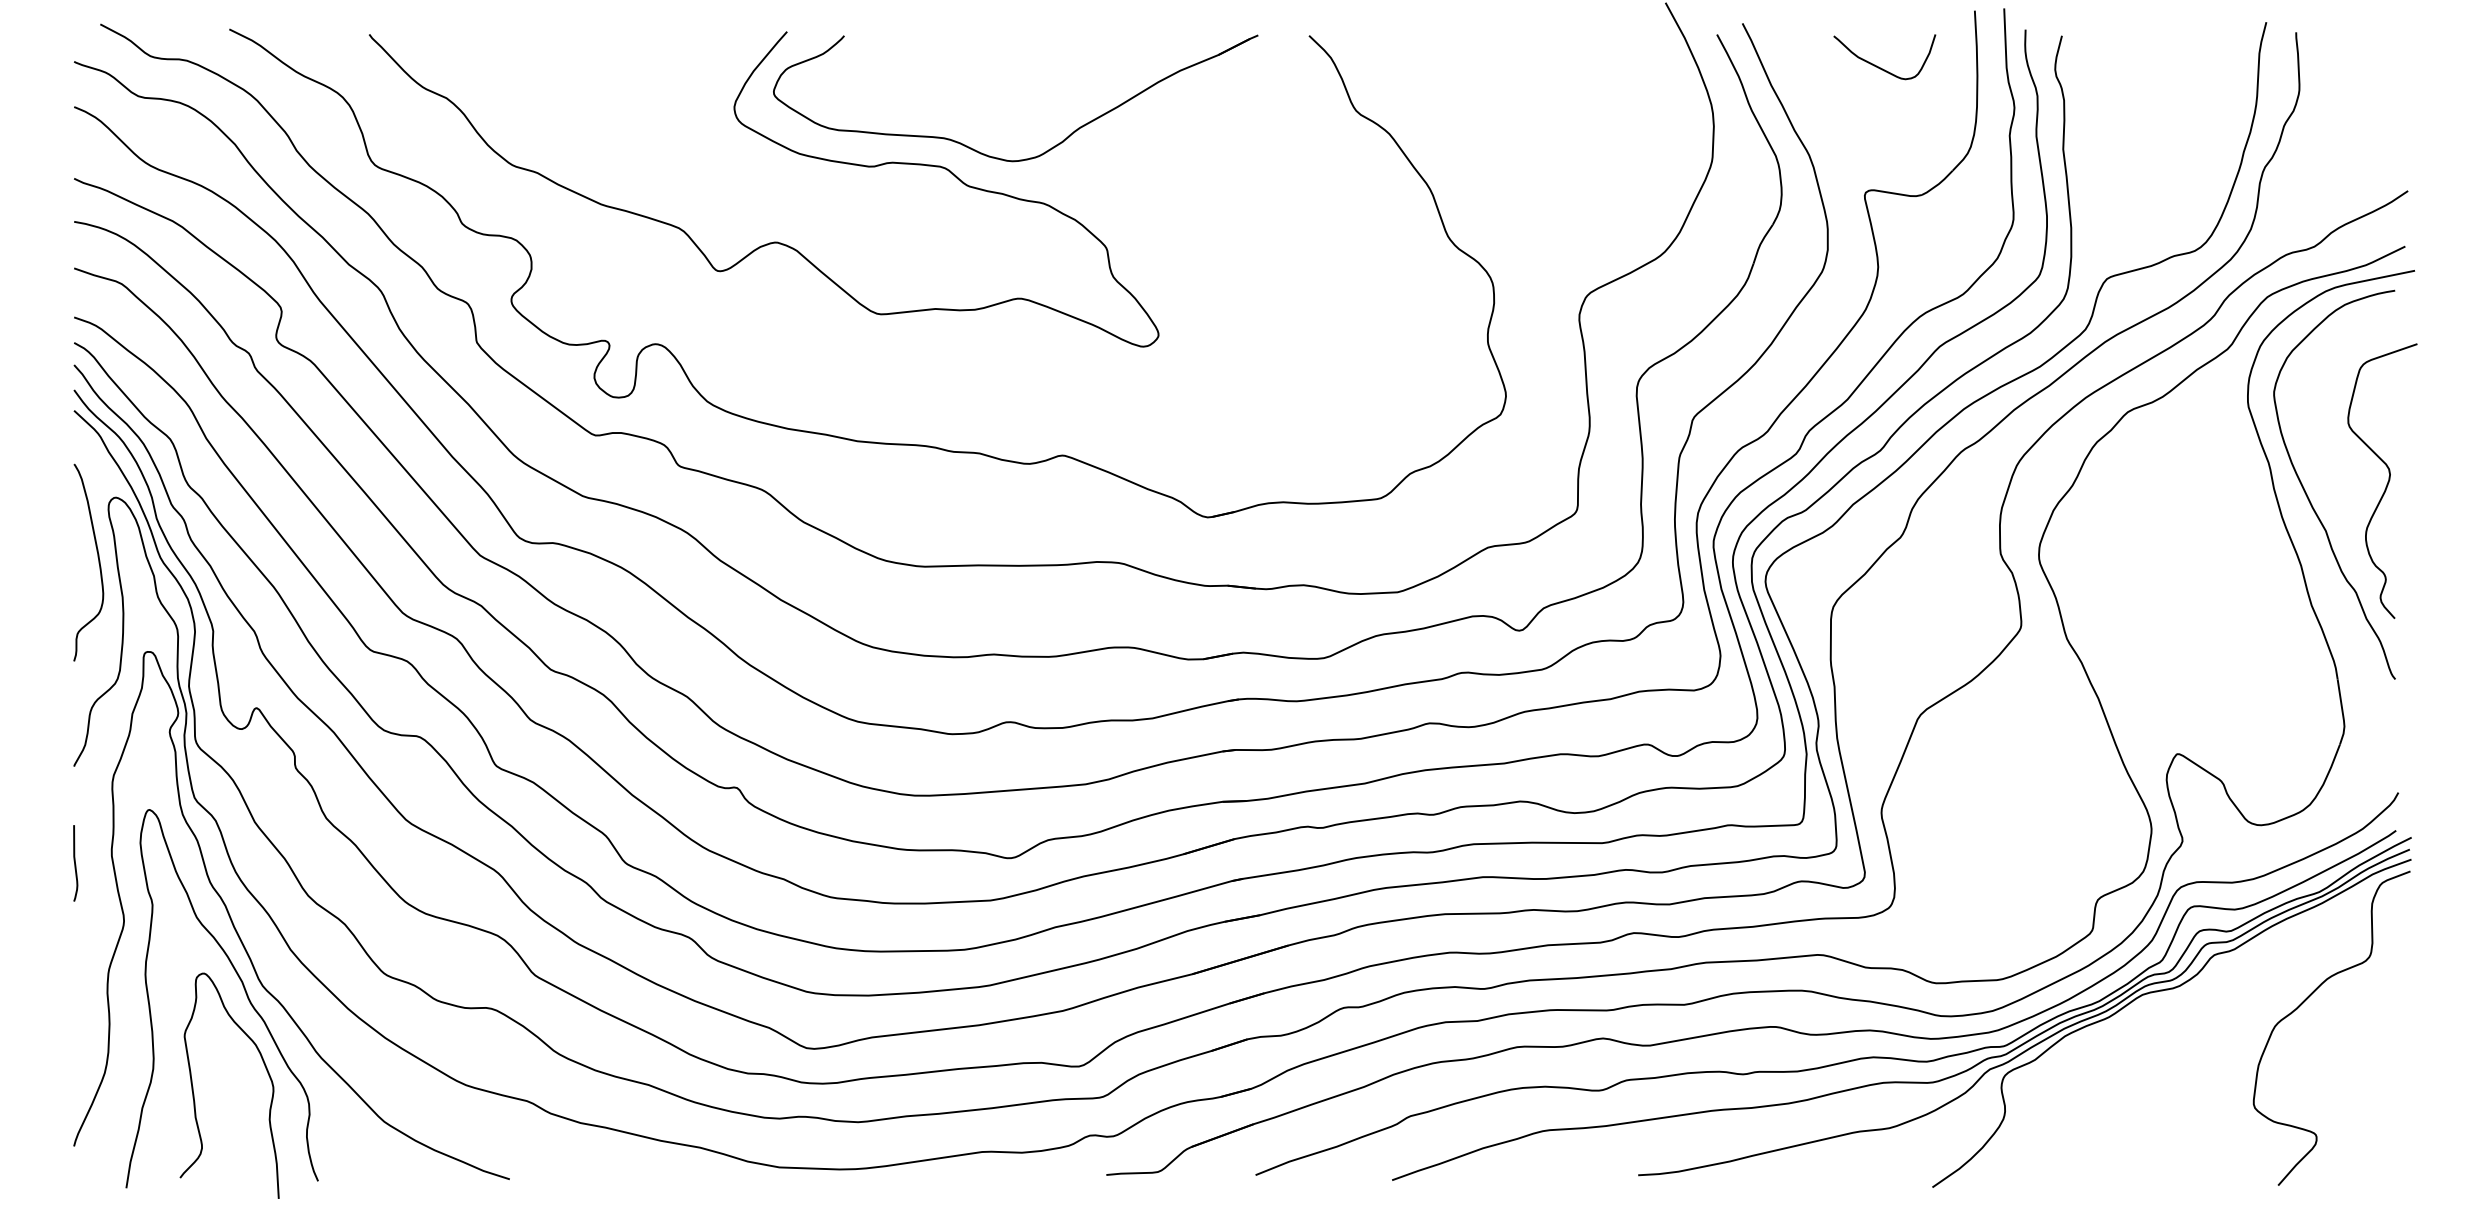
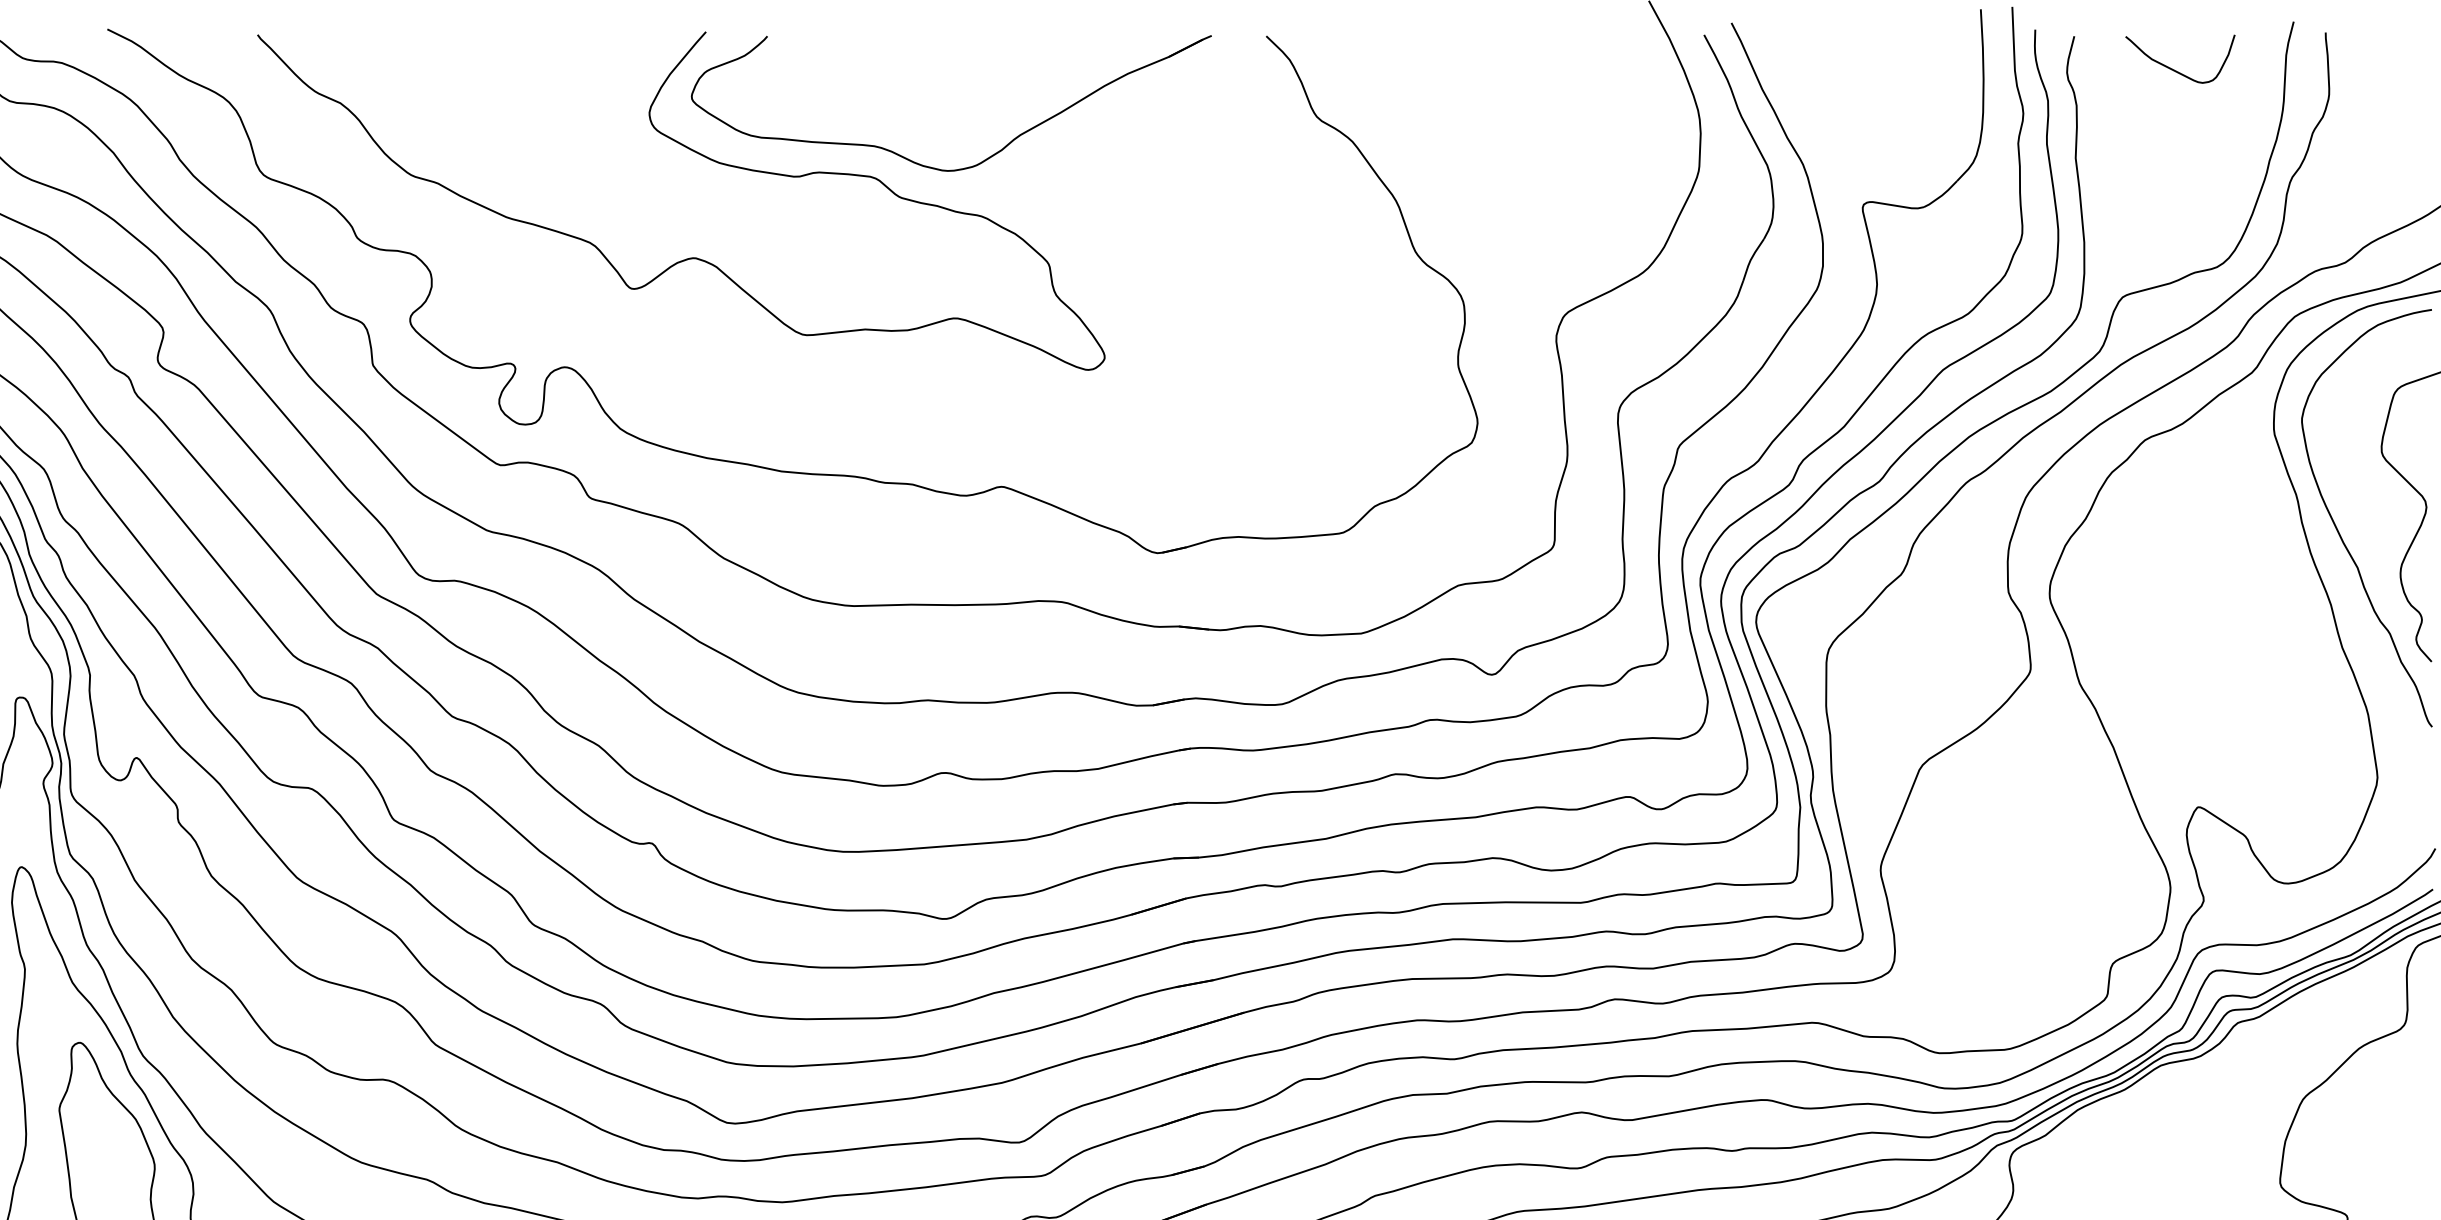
curve: (1880, 67) -> (2175, 70), moved

